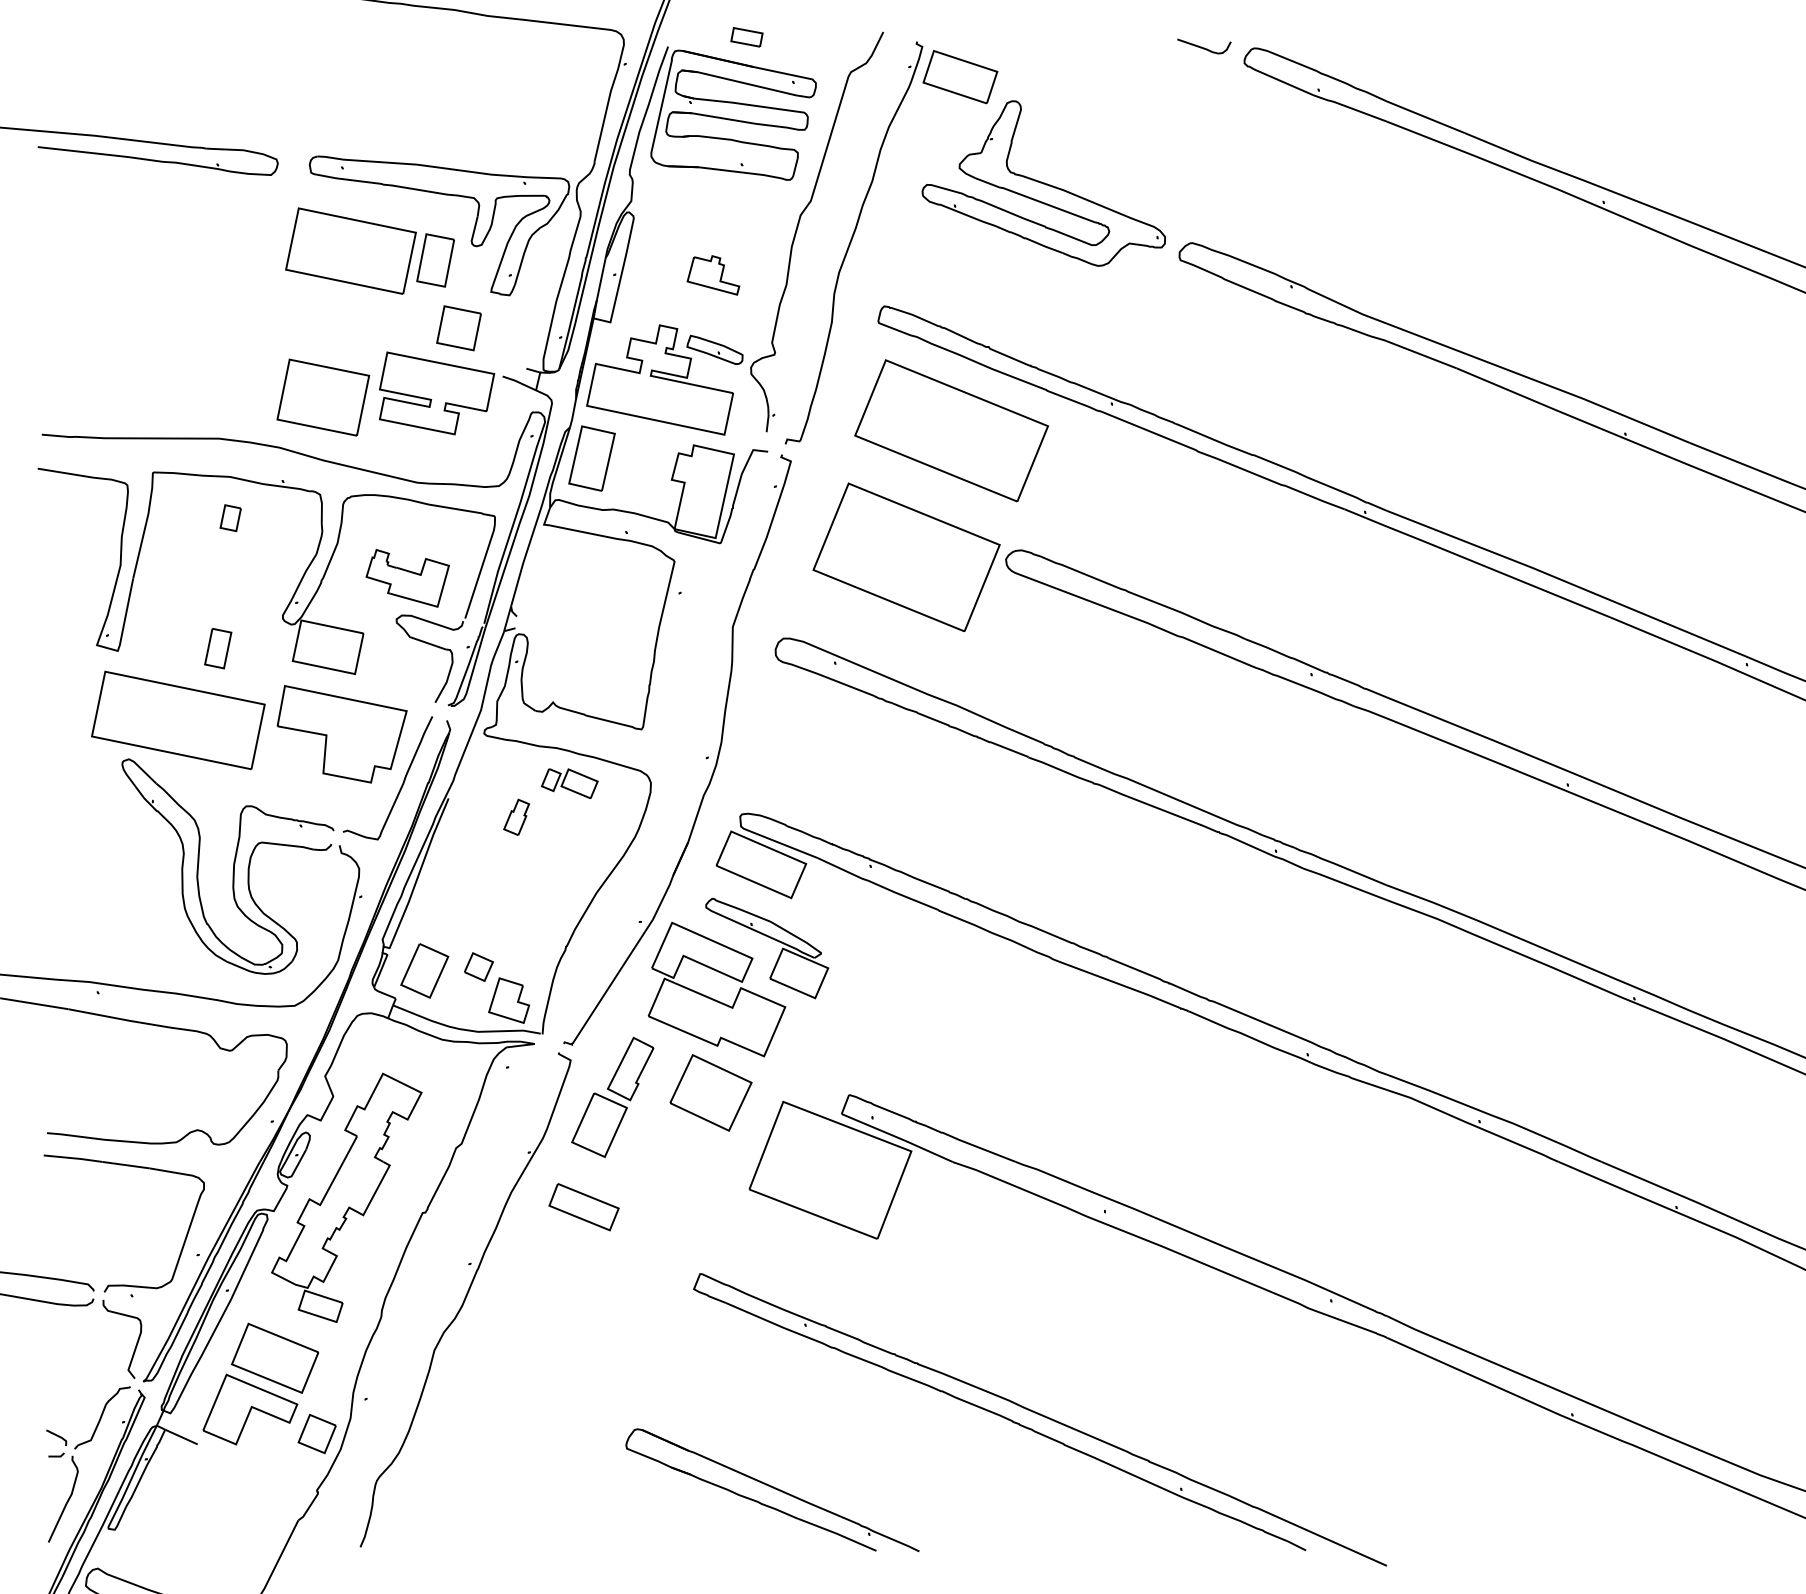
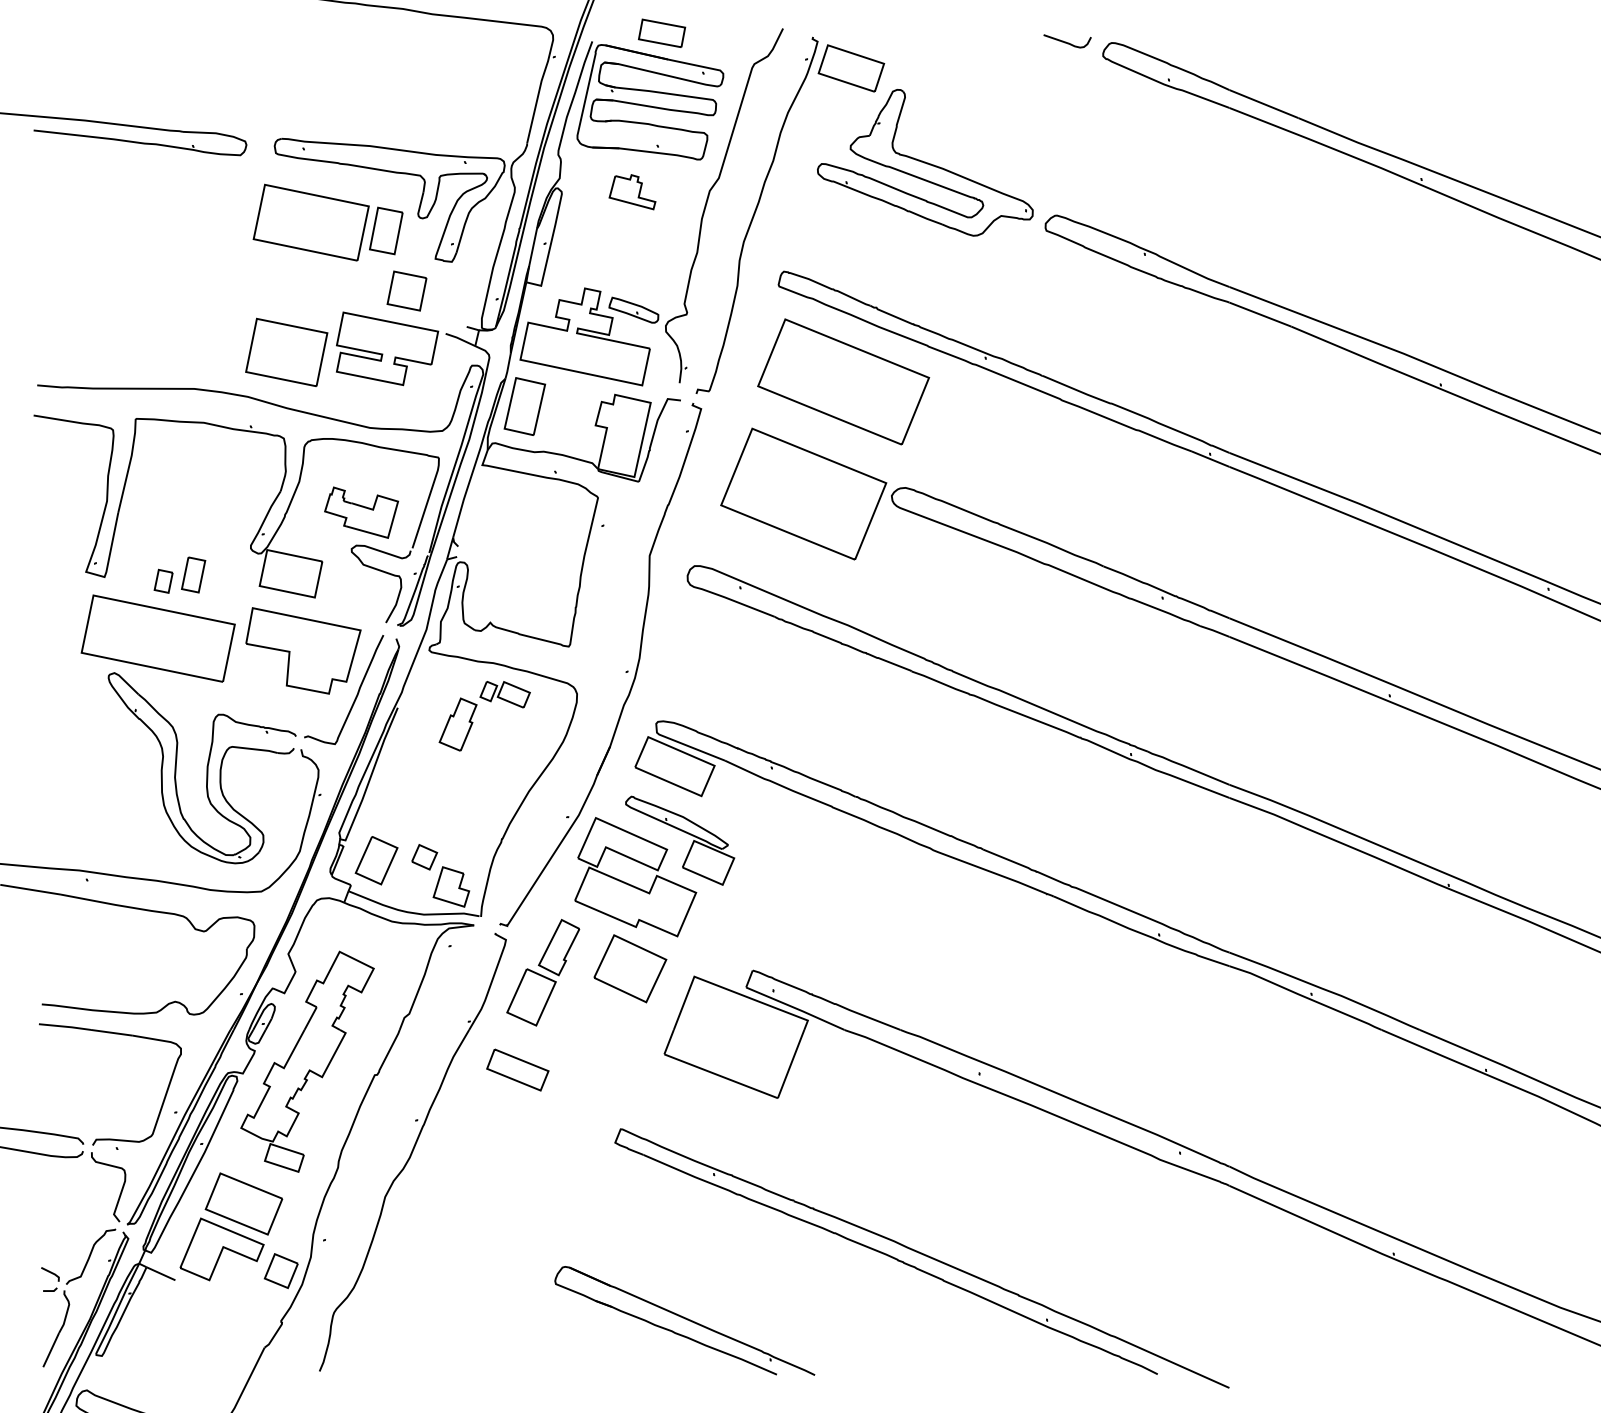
part: (747, 36) -> (662, 32), size x1.67
part: (713, 275) -> (632, 192), moved
part: (230, 517) -> (163, 580), moved
part: (515, 817) -> (457, 724), size x1.67

